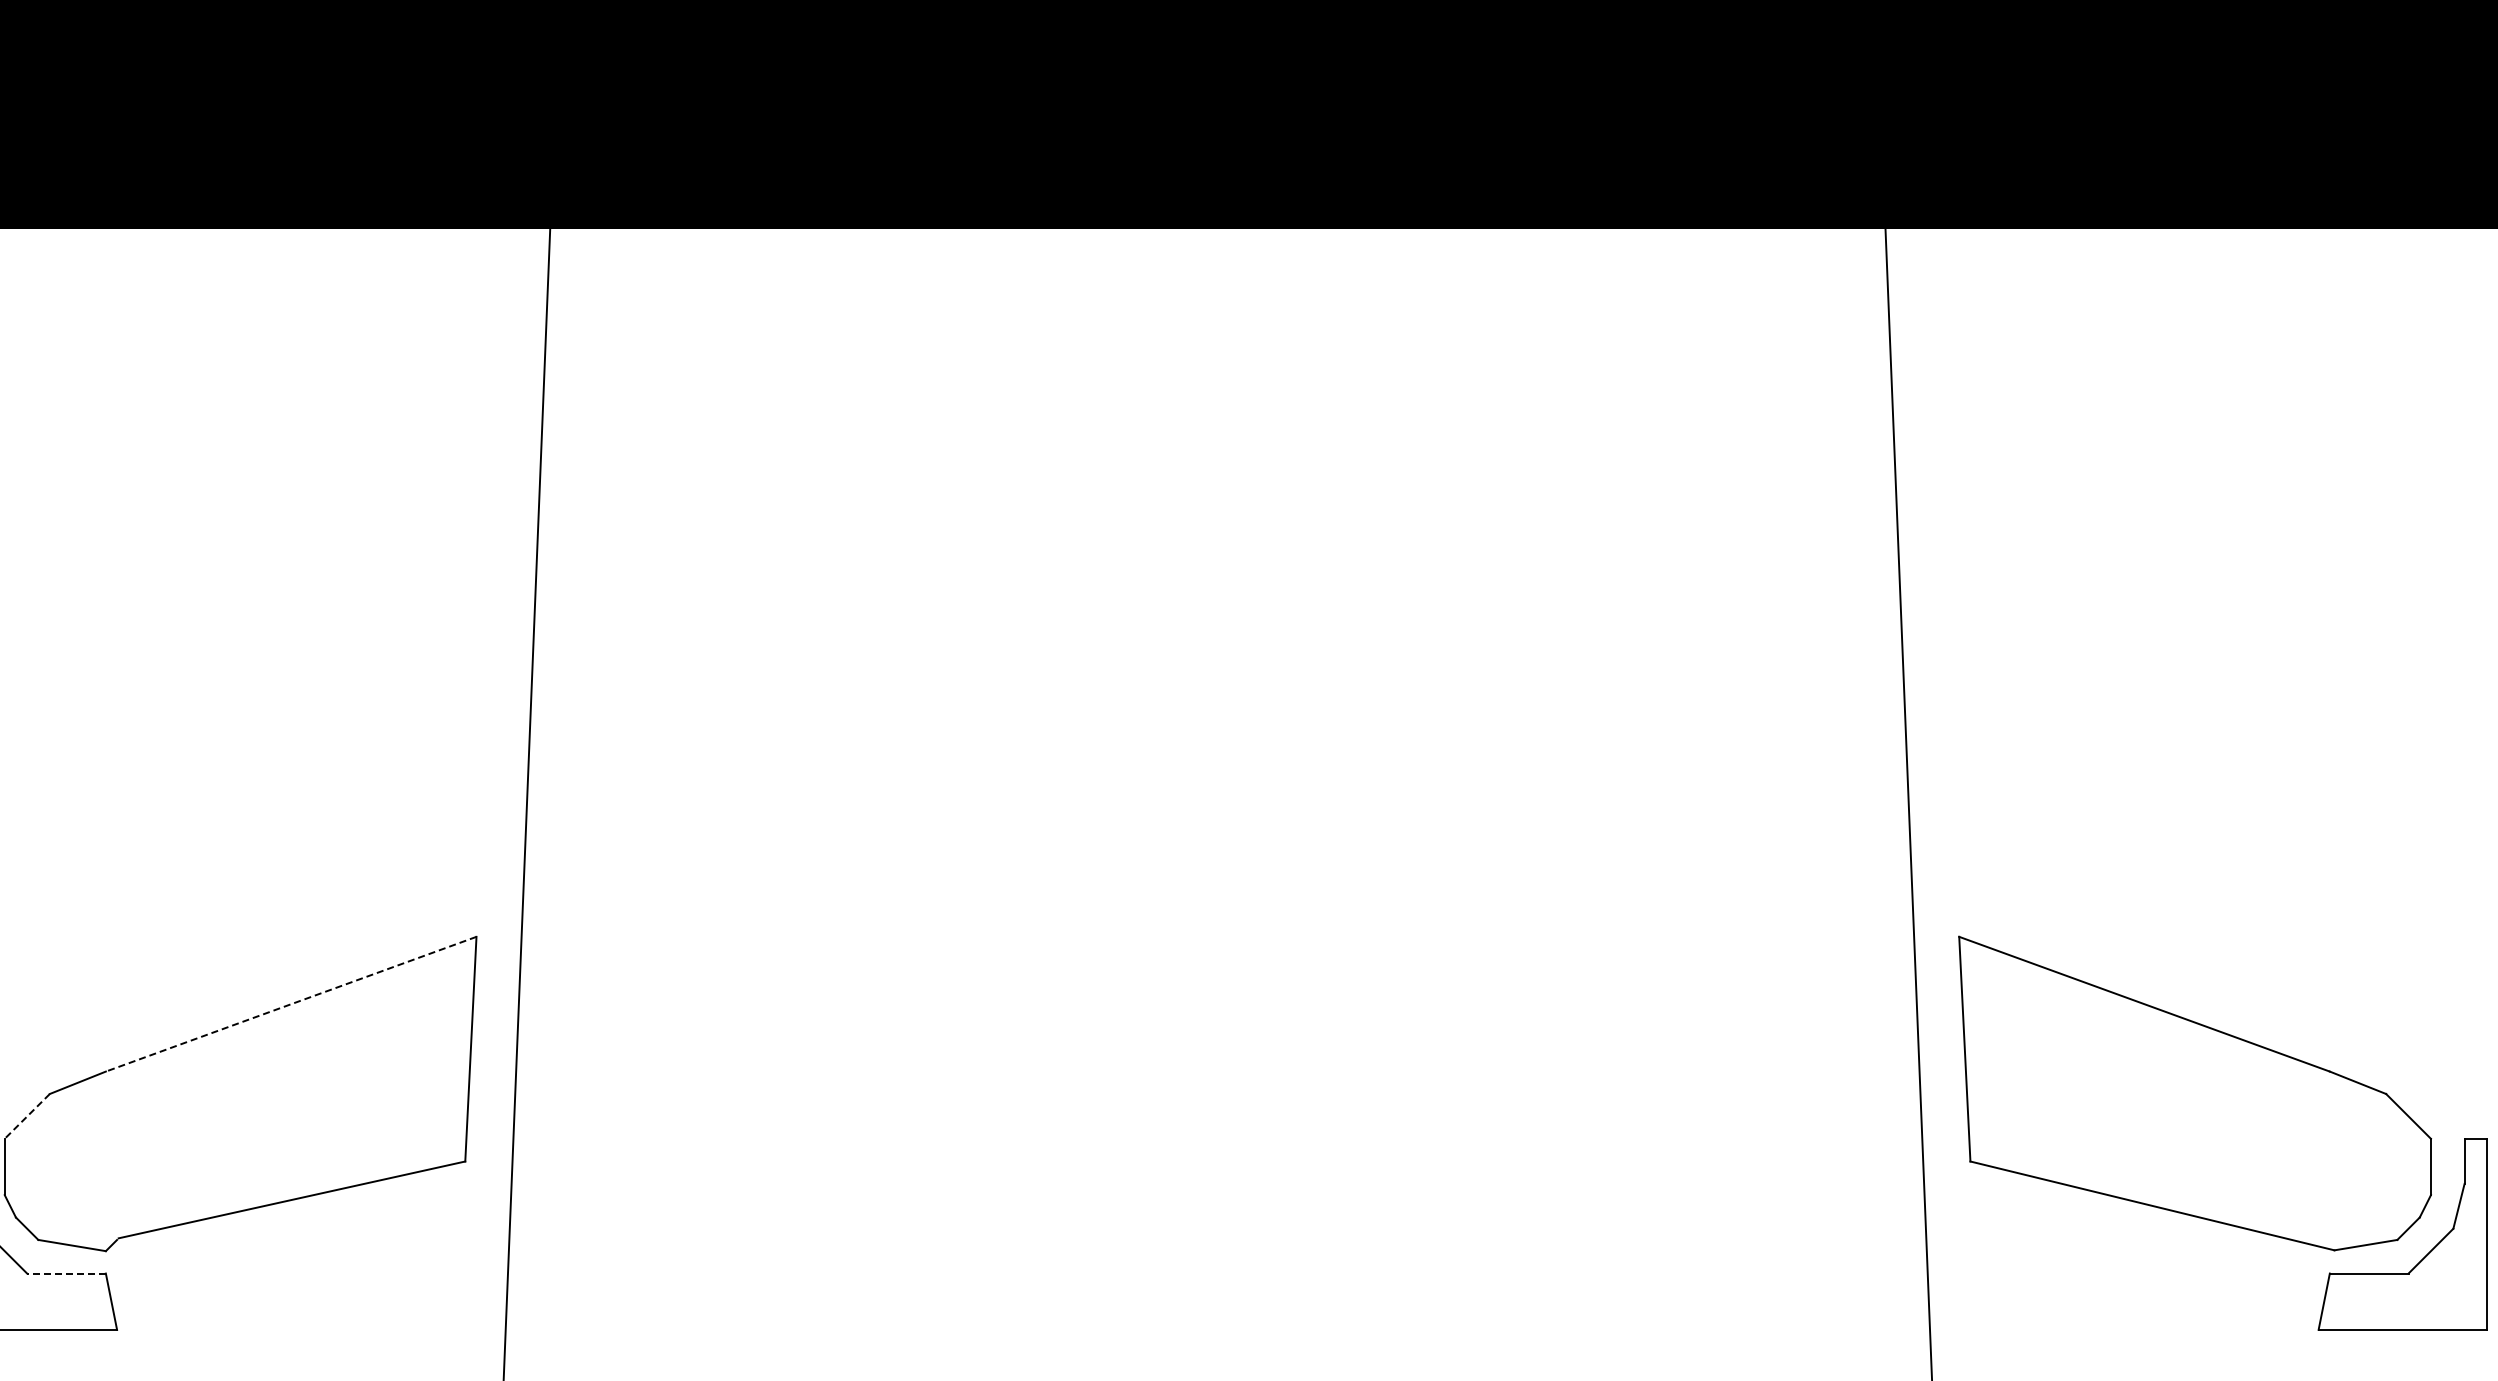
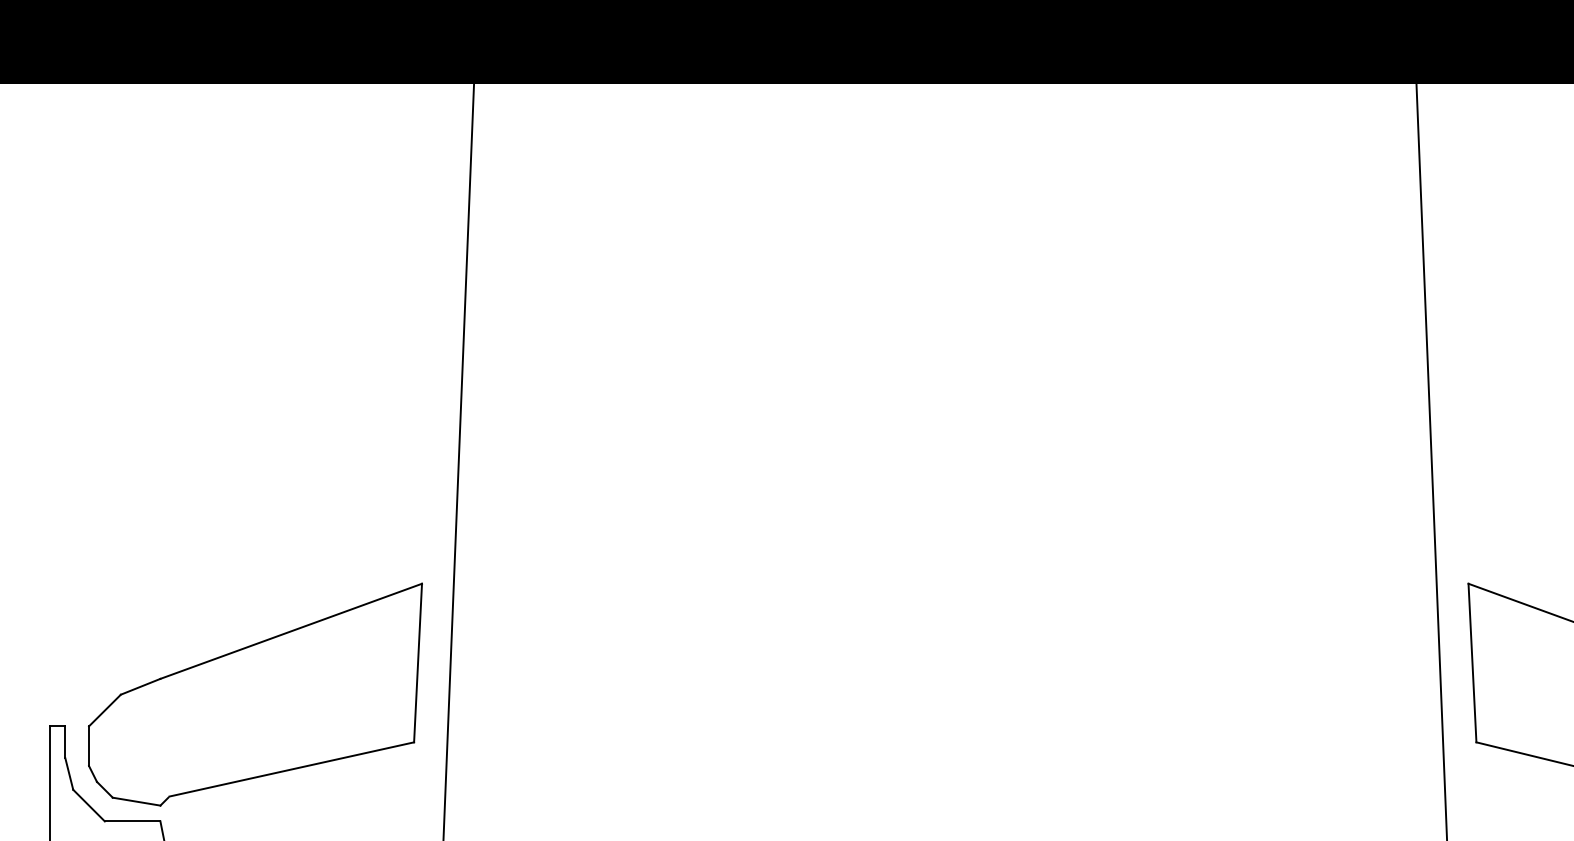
line: (290, 1004) -> (290, 631), dashed -> solid
line: (27, 1116) -> (105, 710), dashed -> solid
line: (66, 1273) -> (132, 821), dashed -> solid

